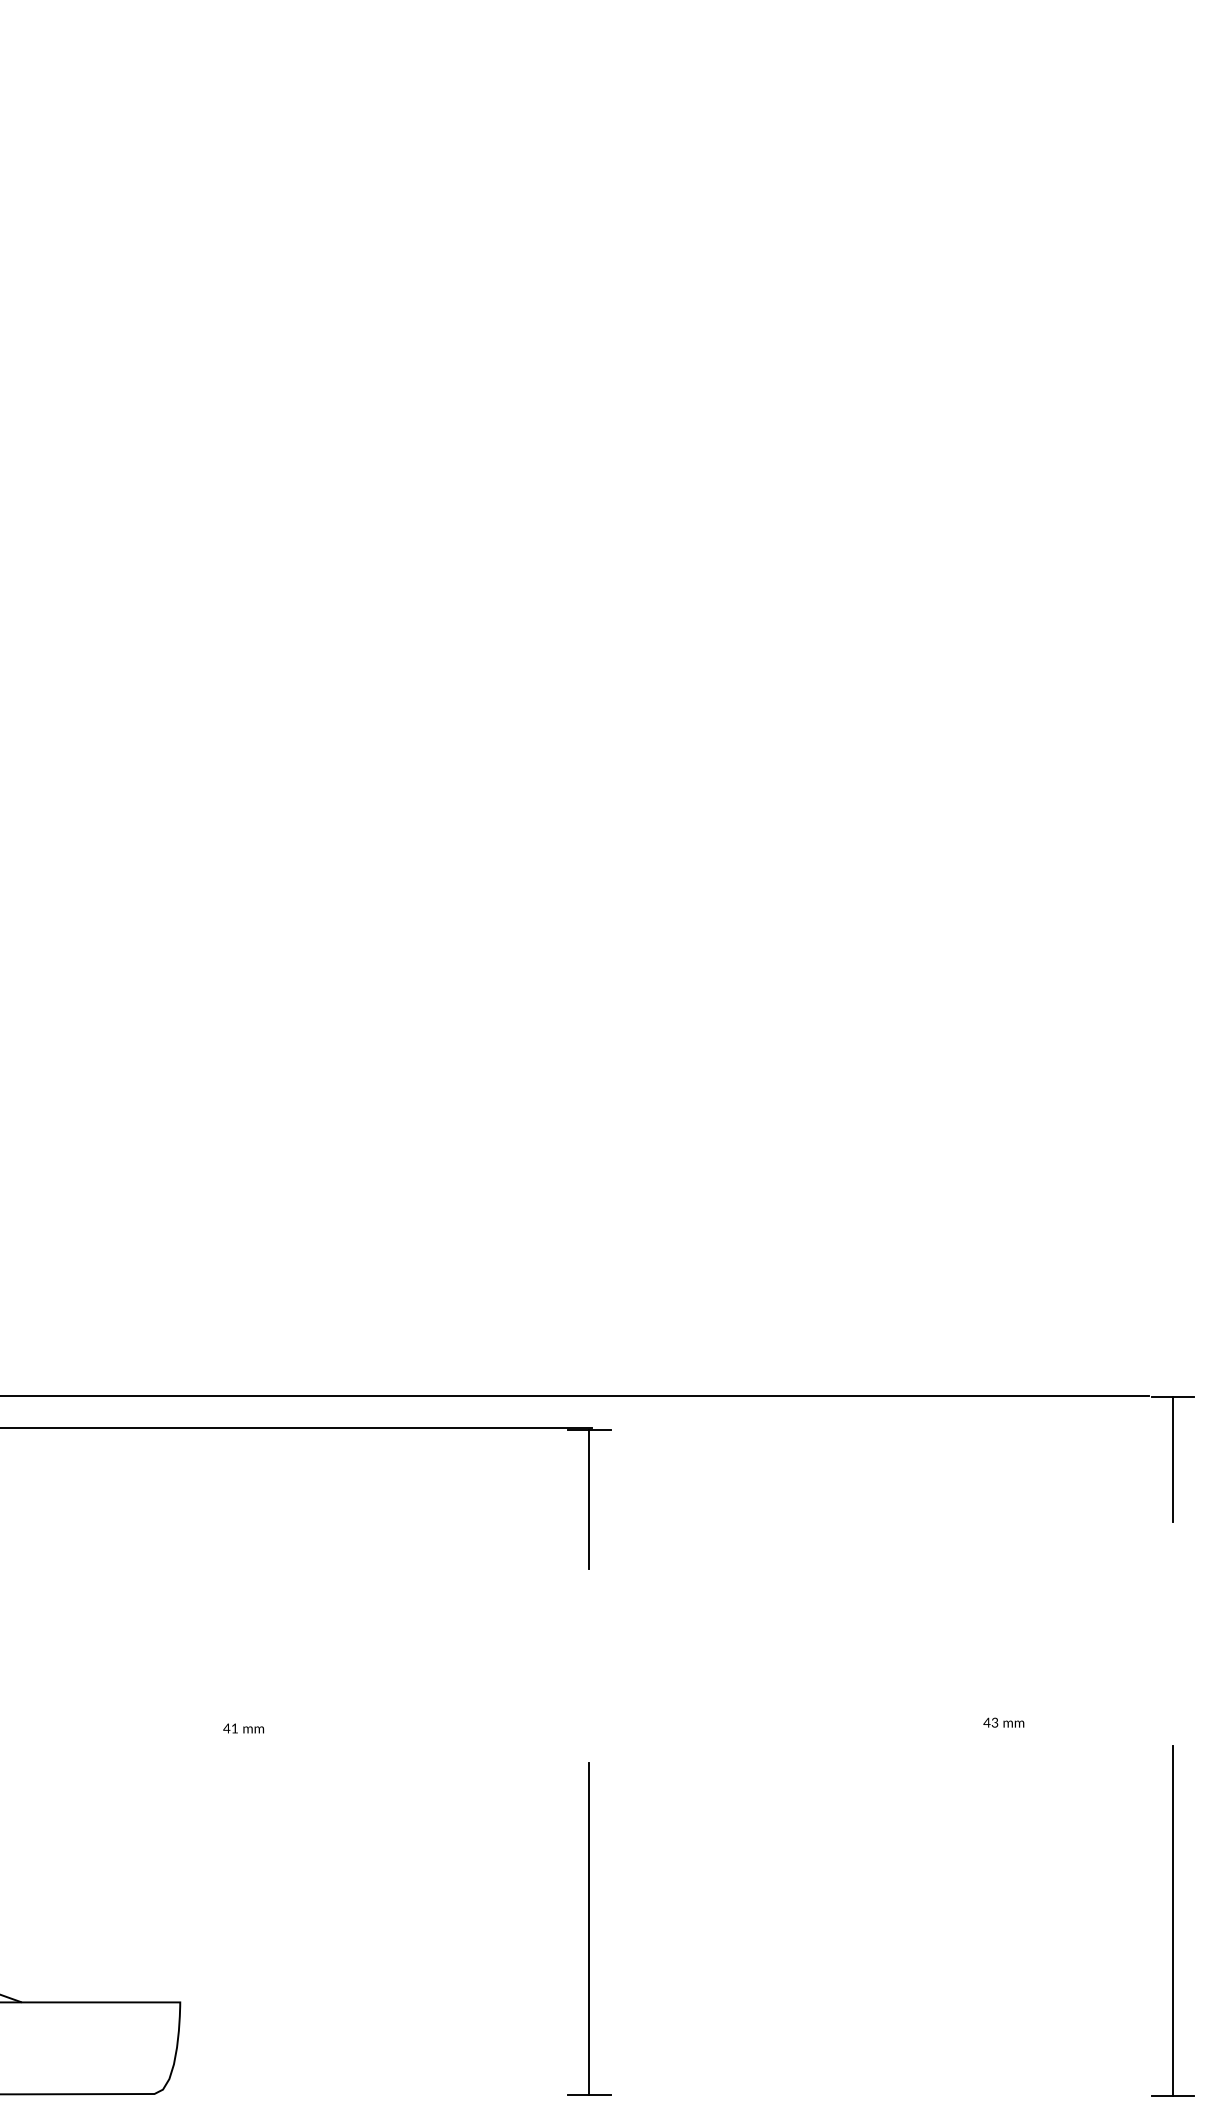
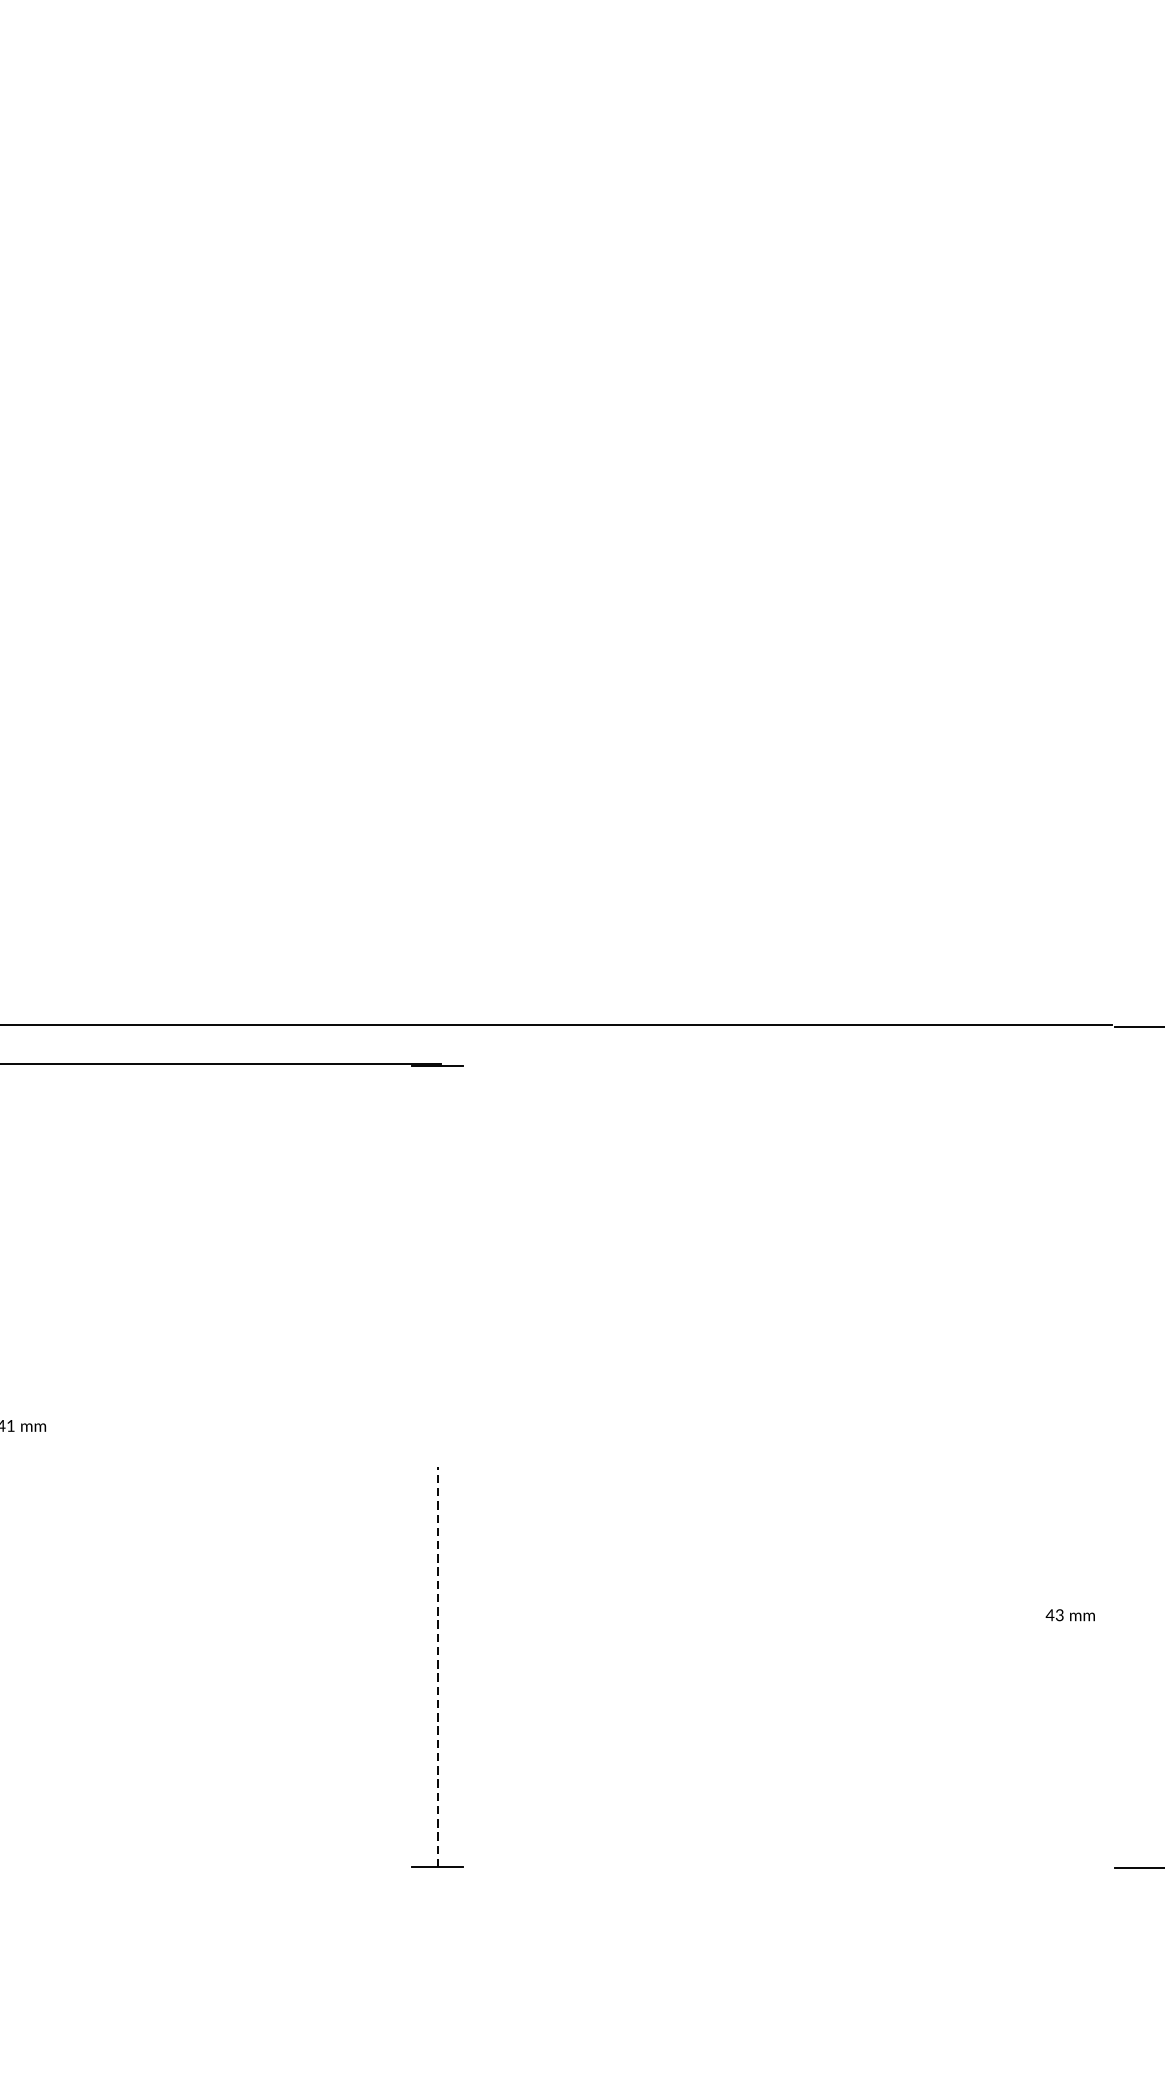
line: (1172, 1459) -> (1139, 1102), removed
line: (589, 1498) -> (437, 1149), removed
text: (1003, 1722) -> (1069, 1614), moved
line: (1172, 1920) -> (1139, 1657), removed
line: (589, 1928) -> (437, 1666), solid -> dashed

